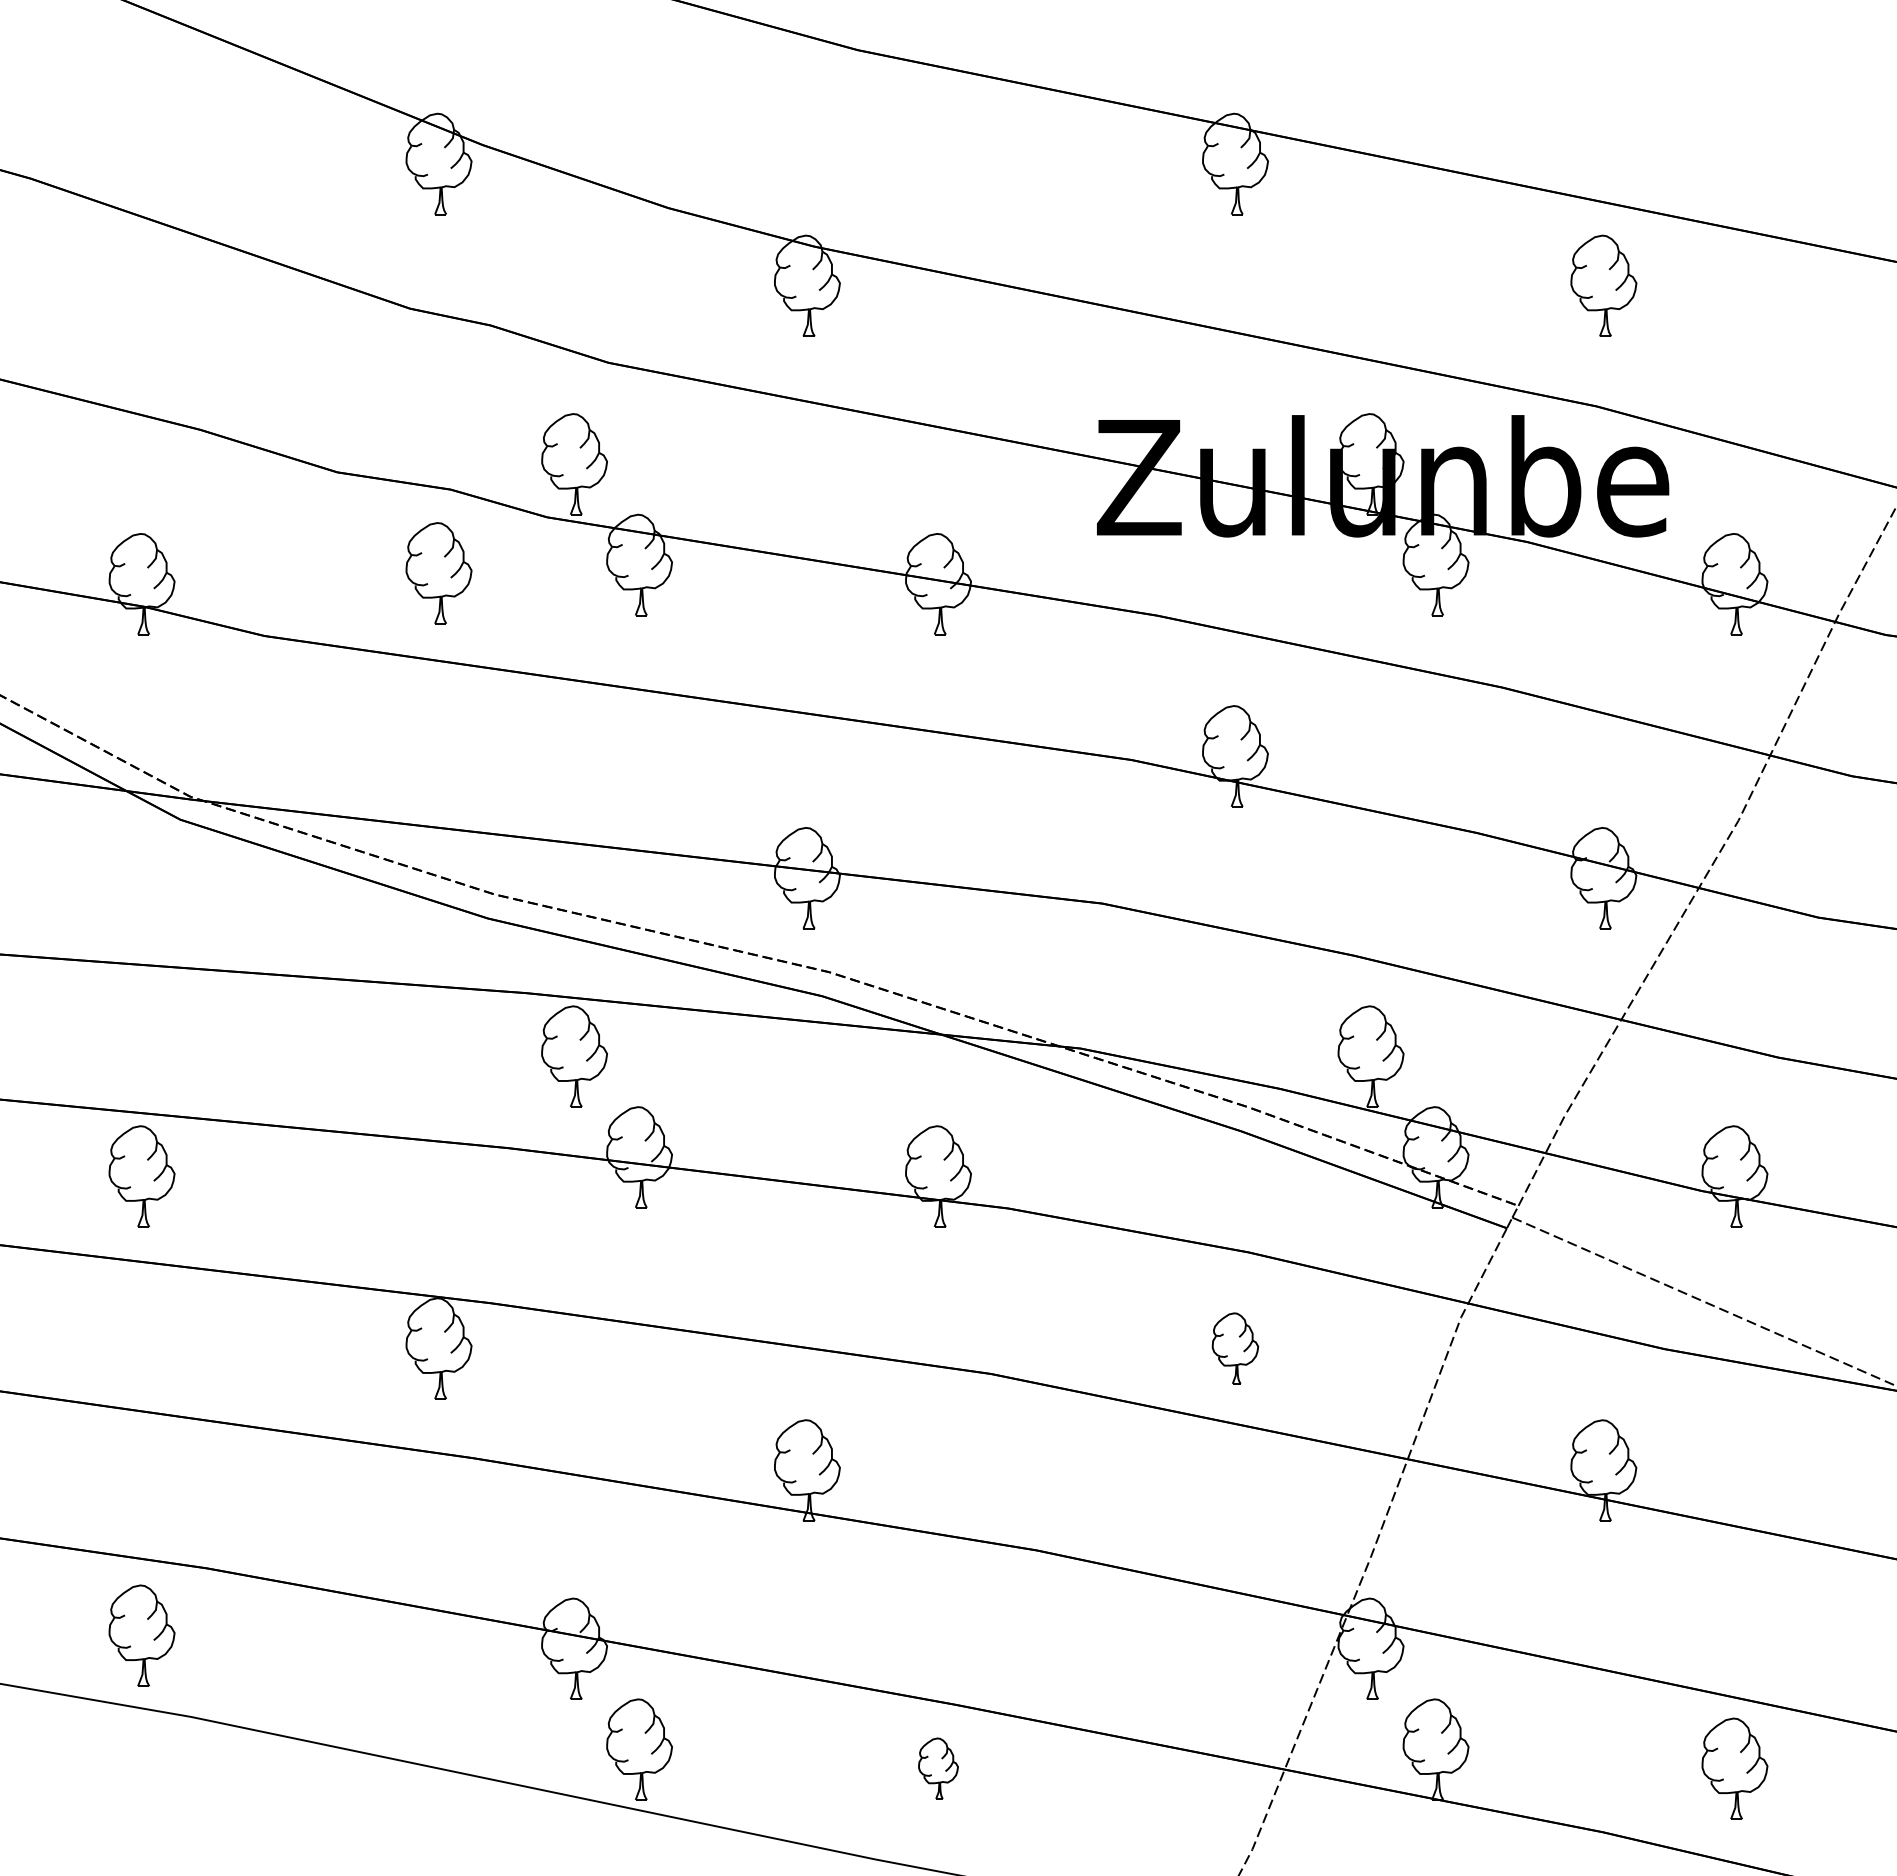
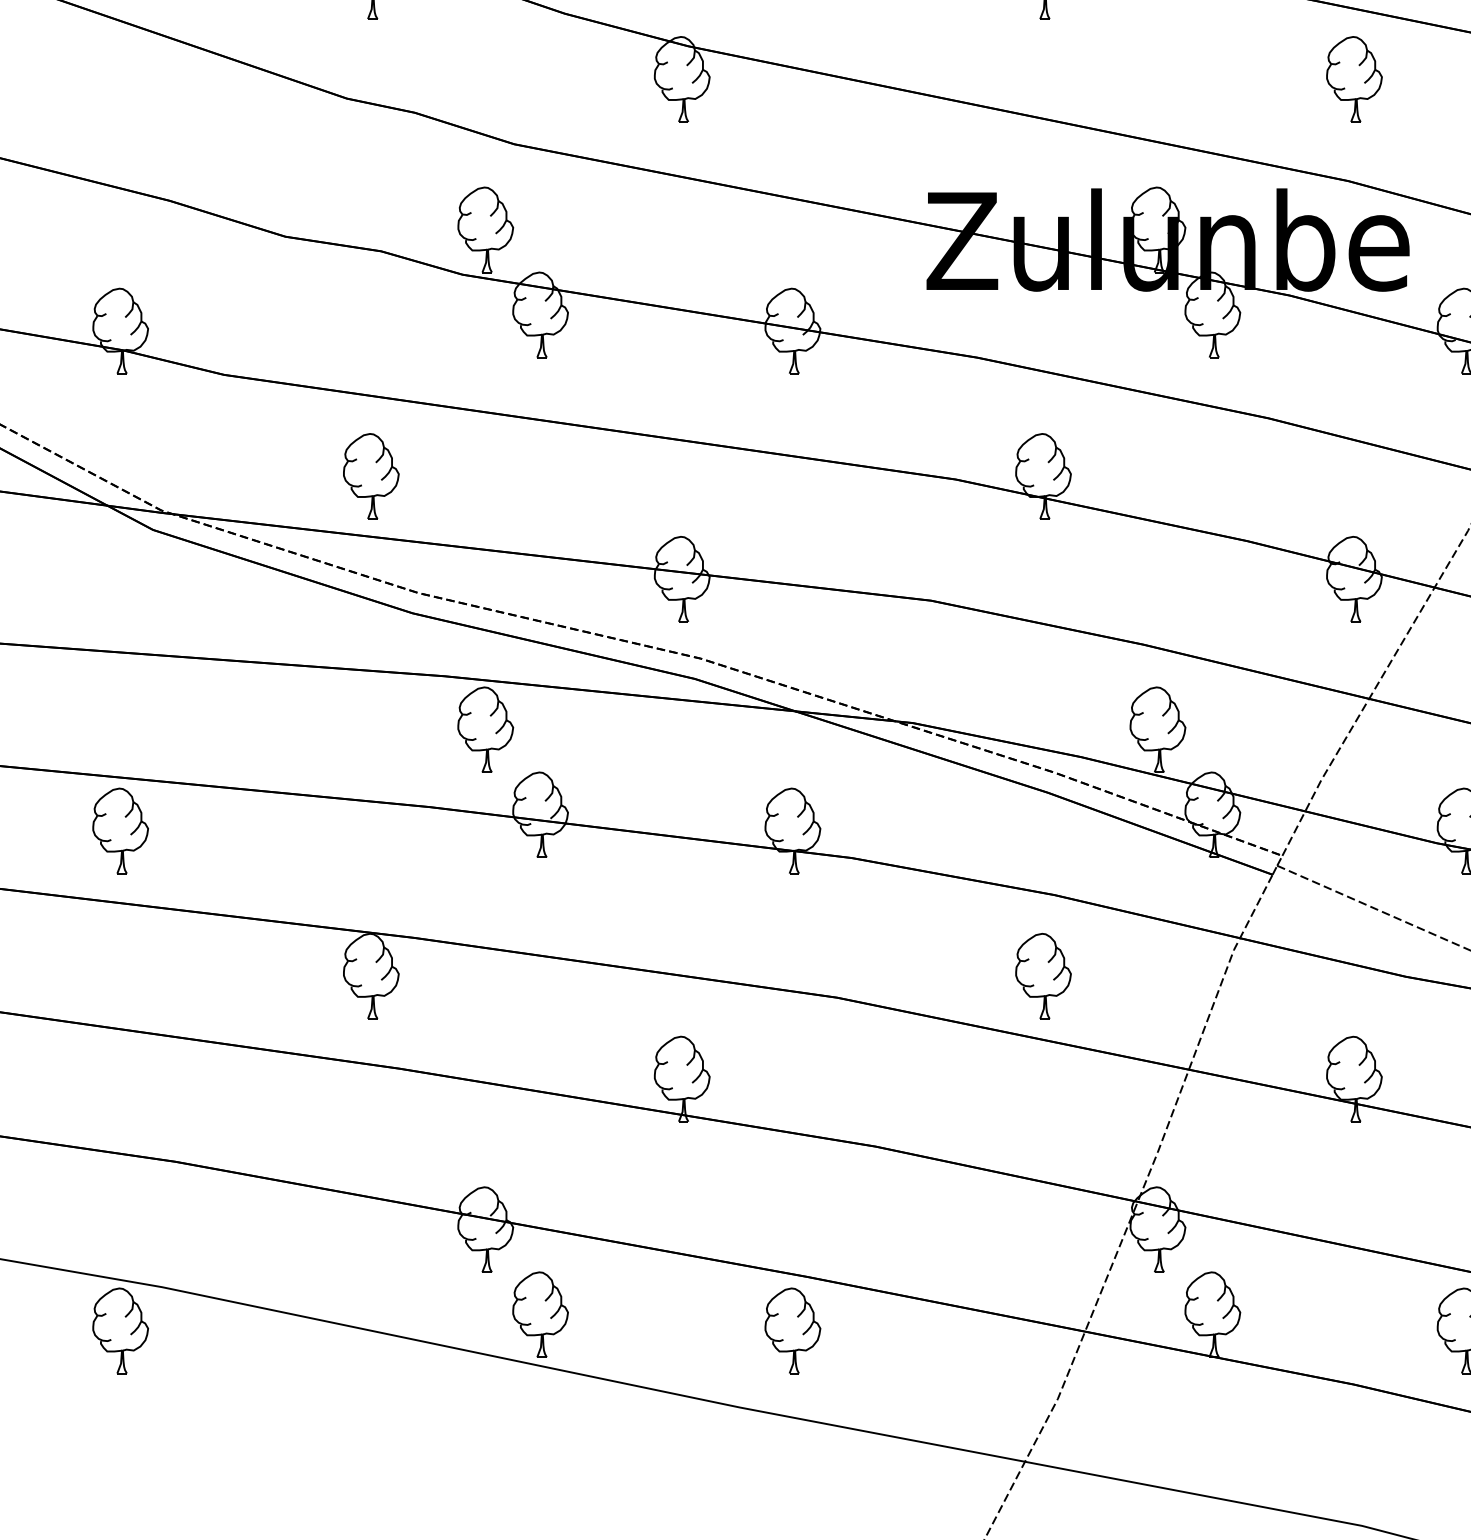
part: (438, 573) -> (370, 476), moved
part: (1235, 1348) -> (1043, 976), size x1.43
part: (141, 1635) -> (120, 1330), moved
part: (938, 1768) -> (792, 1330), size x1.67

